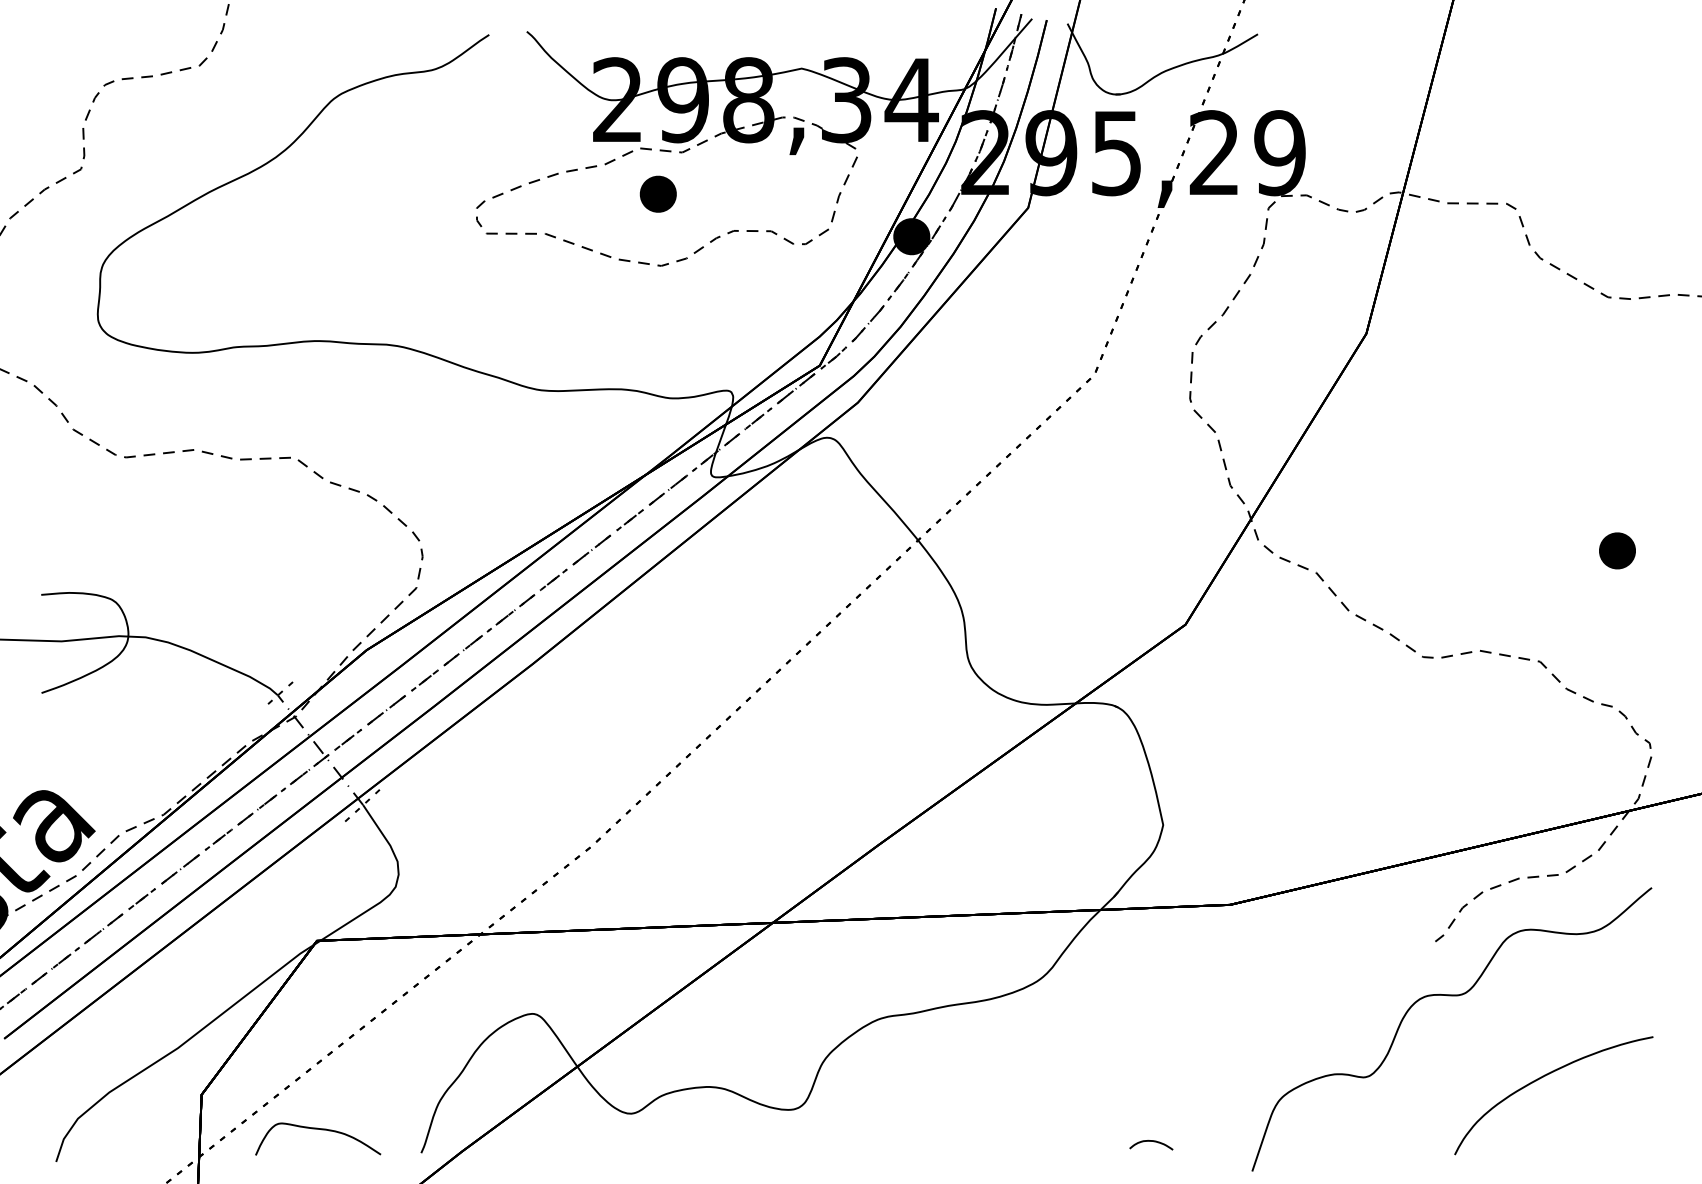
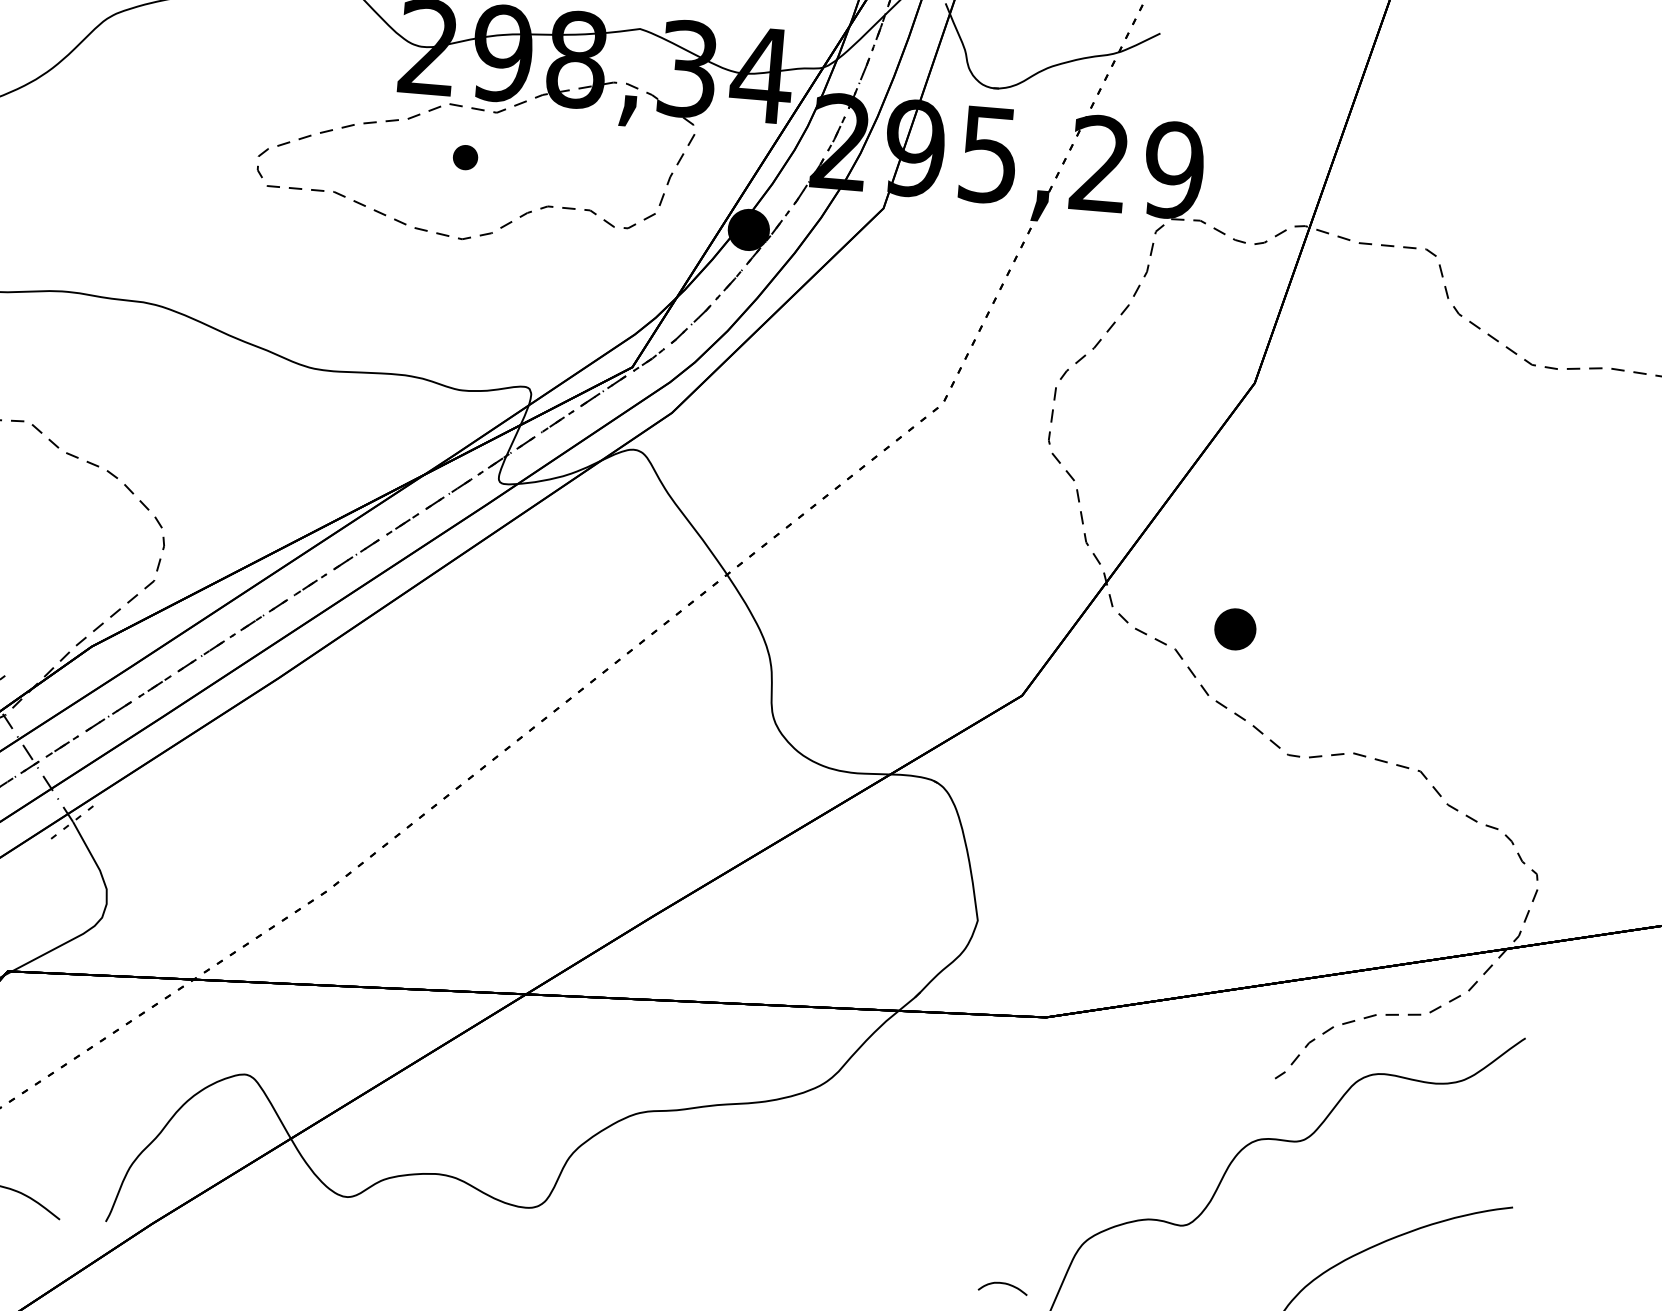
part: (657, 193) -> (464, 156), size x0.6
part: (1617, 550) -> (1235, 628), moved
curve: (1151, 1141) -> (1003, 1283), moved

